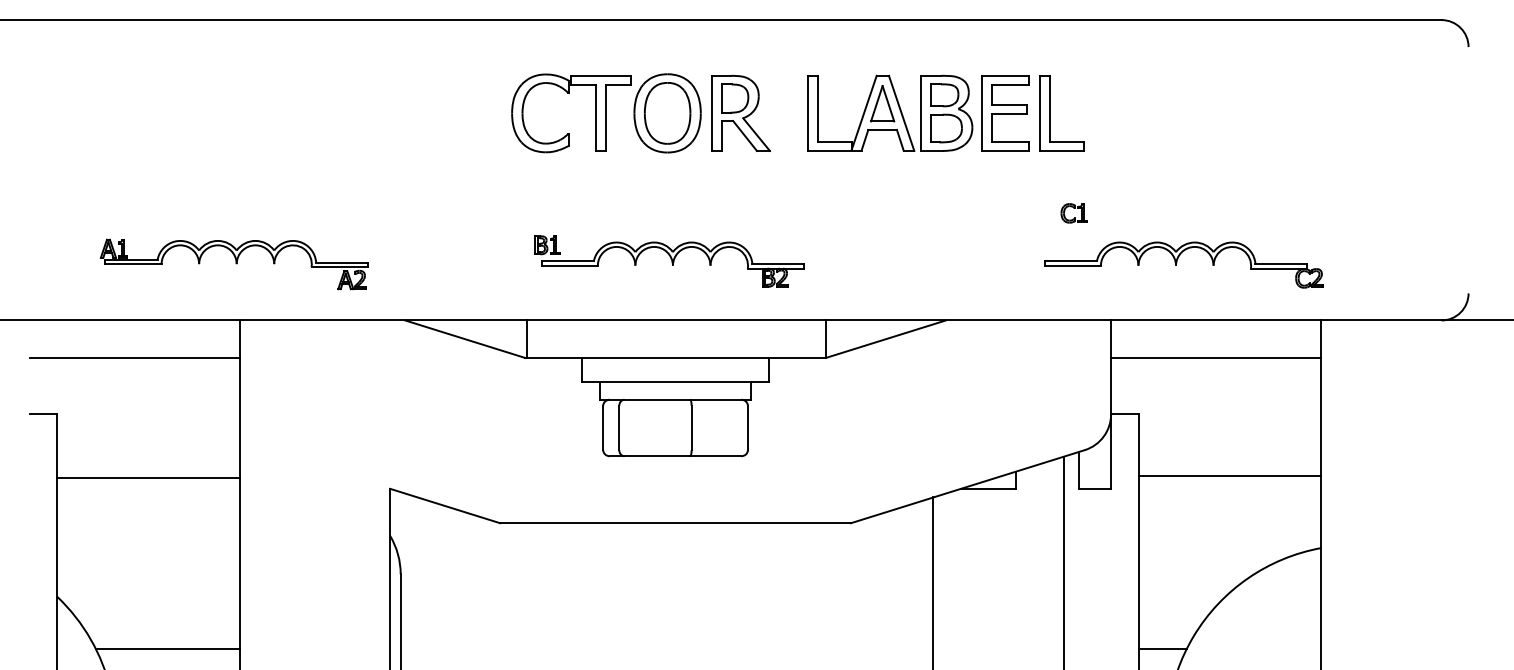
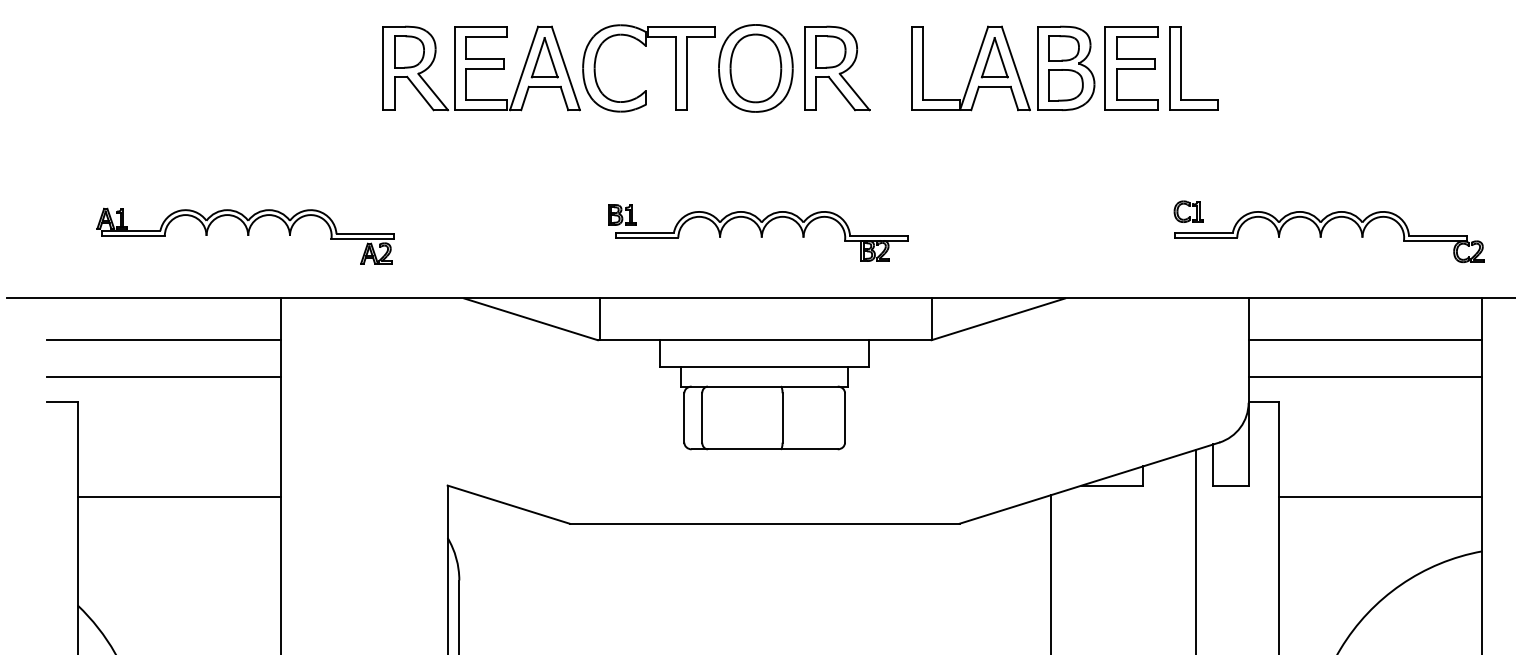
part: (420, 112) -> (481, 67), added
part: (1073, 213) -> (1187, 211), moved
part: (234, 264) -> (245, 236), moved
line: (134, 391) -> (163, 377), added
line: (1216, 391) -> (1365, 377), added
line: (1229, 476) -> (1380, 497), moved
line: (148, 478) -> (179, 497), moved

